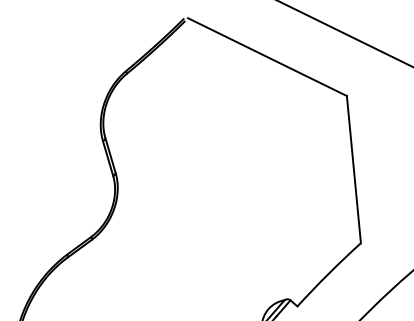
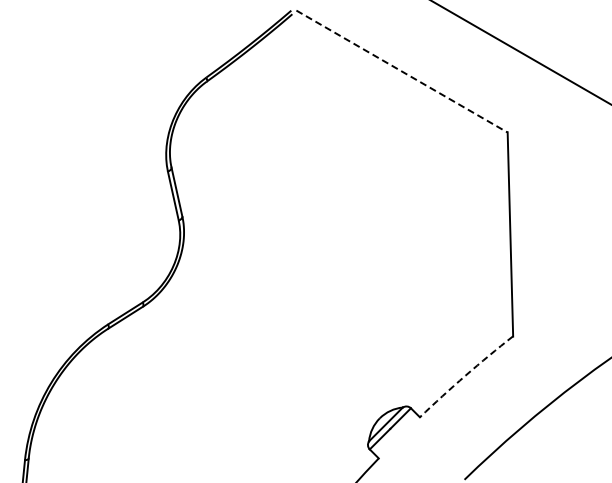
line: (267, 57) -> (402, 71), solid -> dashed
arc: (328, 273) -> (465, 375), solid -> dashed

